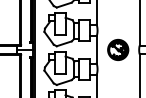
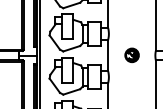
part: (118, 49) -> (132, 55), size x0.6

